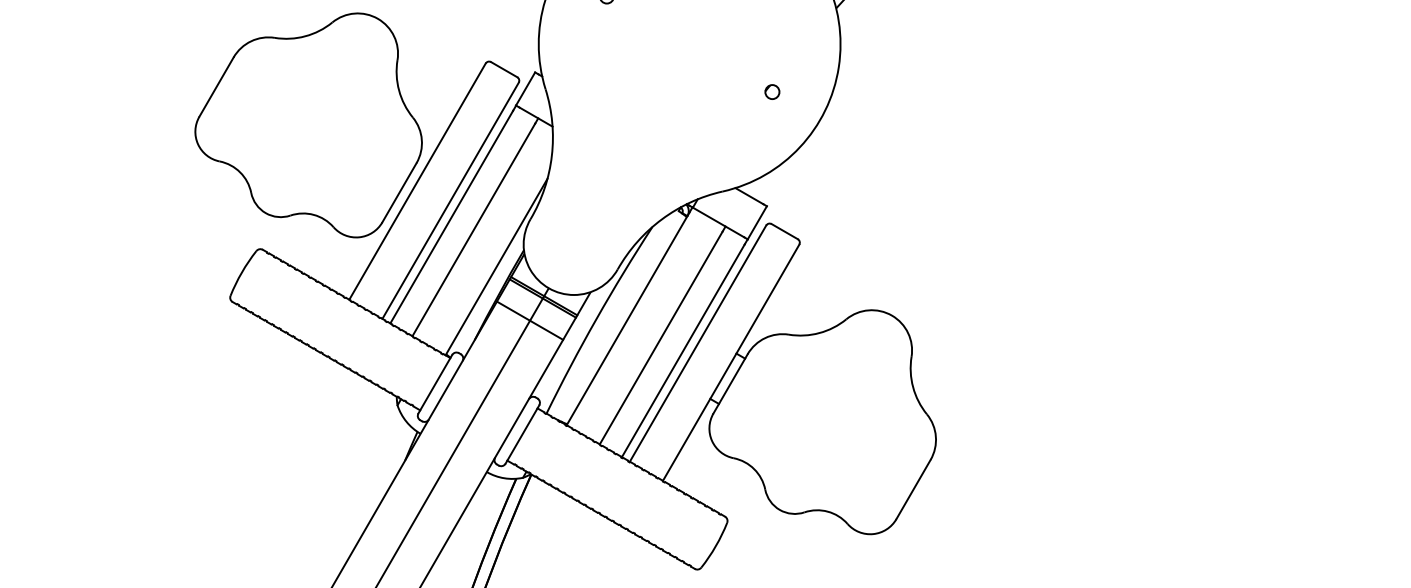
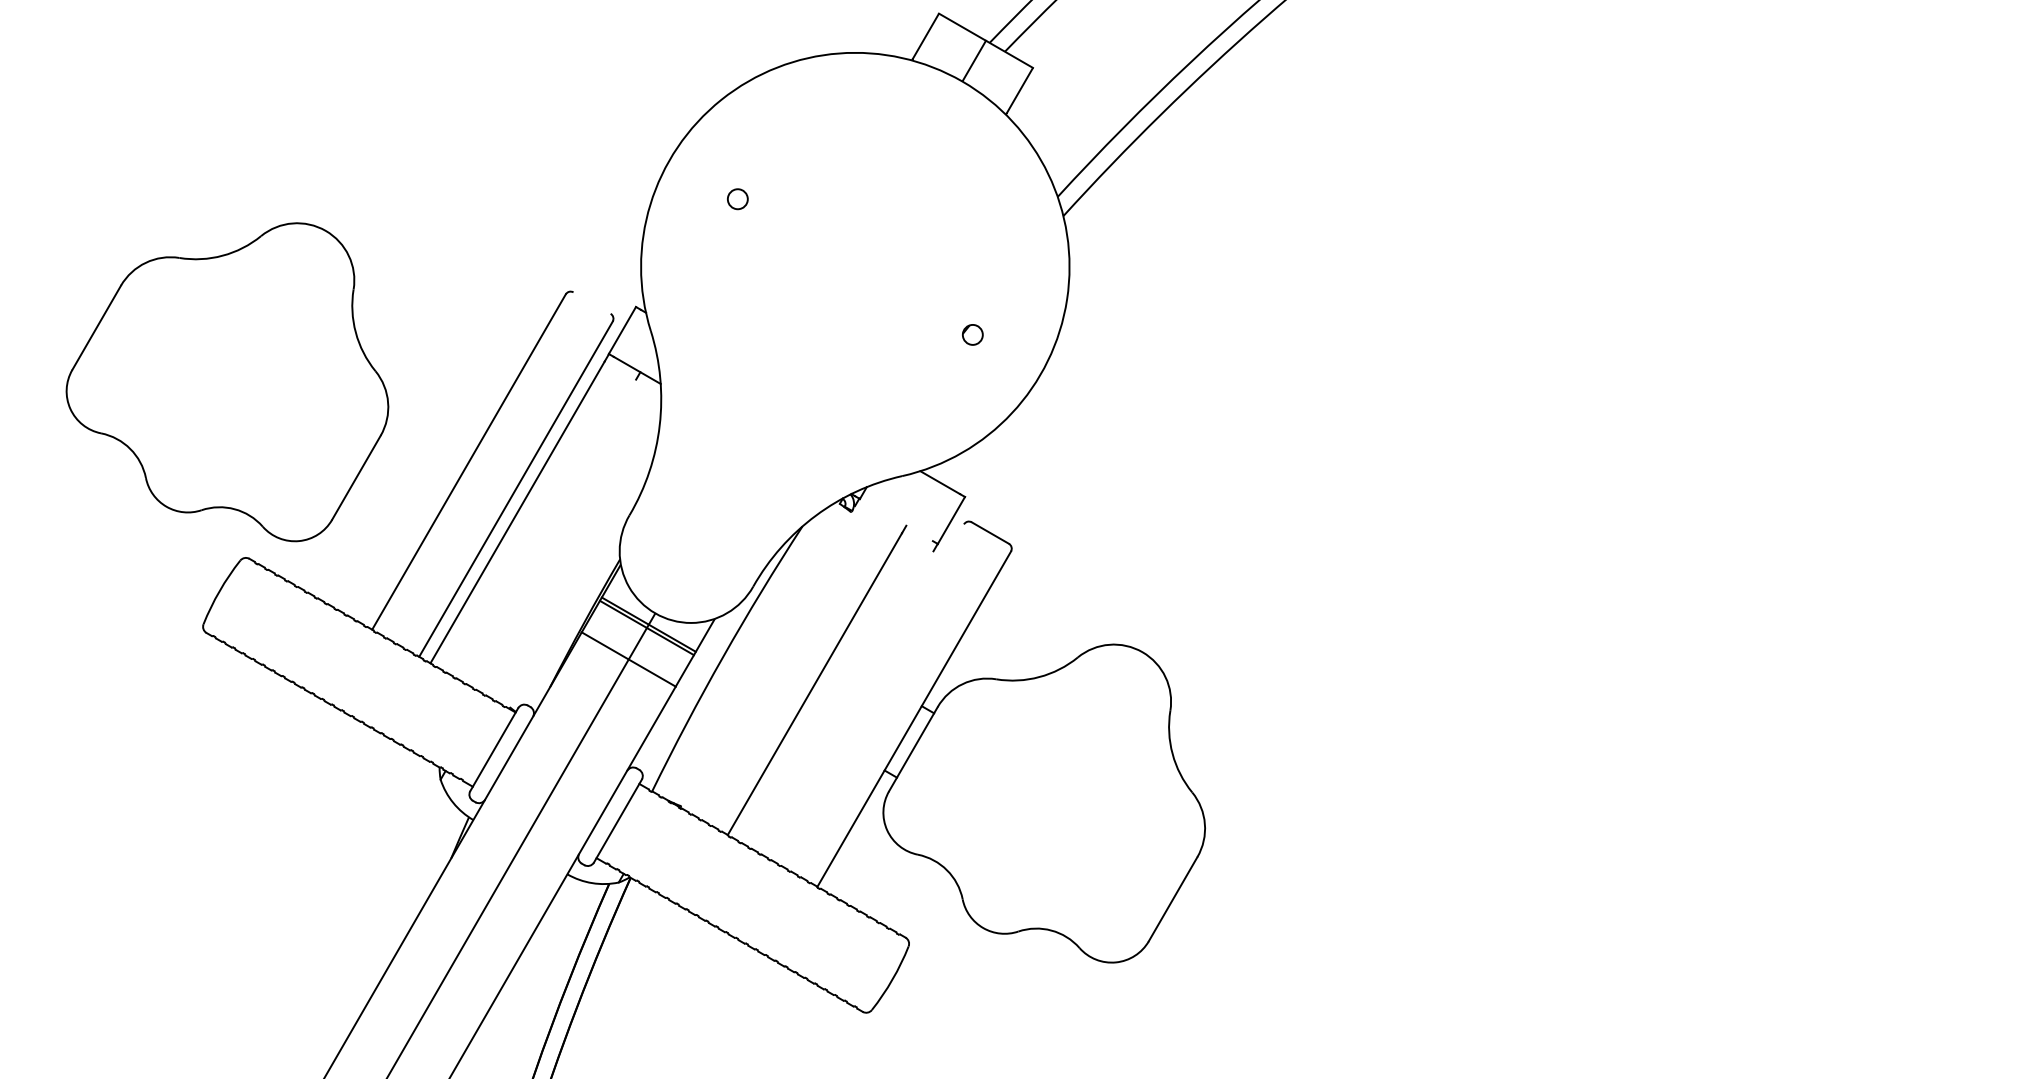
line: (503, 69) -> (591, 302), removed
part: (308, 125) -> (227, 382), moved
line: (717, 222) -> (895, 520), removed
line: (473, 229) -> (548, 530), removed
line: (496, 267) -> (580, 583), removed
line: (627, 319) -> (767, 657), removed
line: (698, 343) -> (867, 692), removed
line: (682, 351) -> (845, 702), removed

